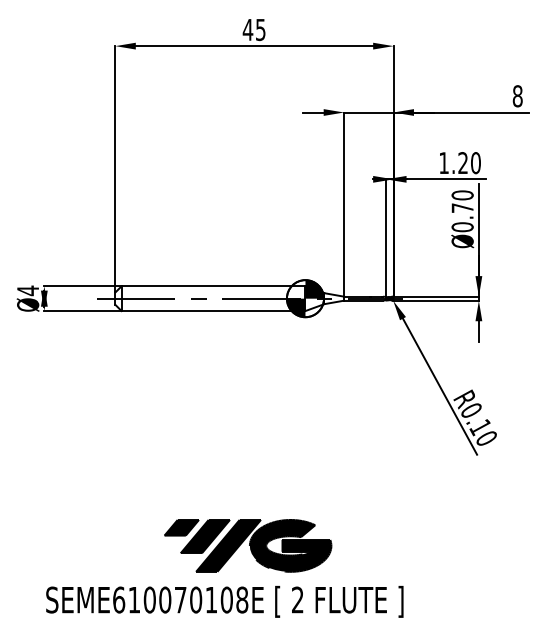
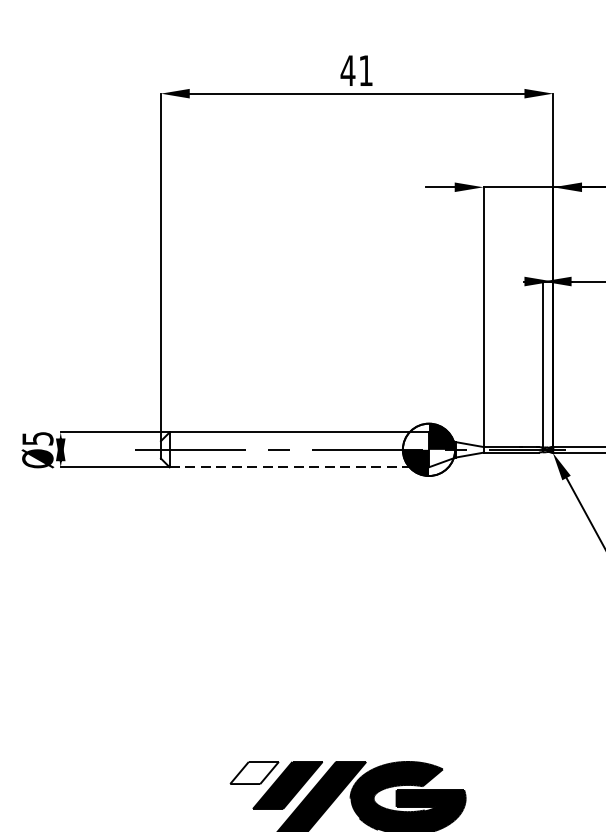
text: (260, 30) -> (365, 71), 45 -> 41
text: (28, 290) -> (38, 438), Ø4 -> Ø5
line: (213, 311) -> (299, 467), solid -> dashed
fill: (181, 527) -> (254, 772), removed

